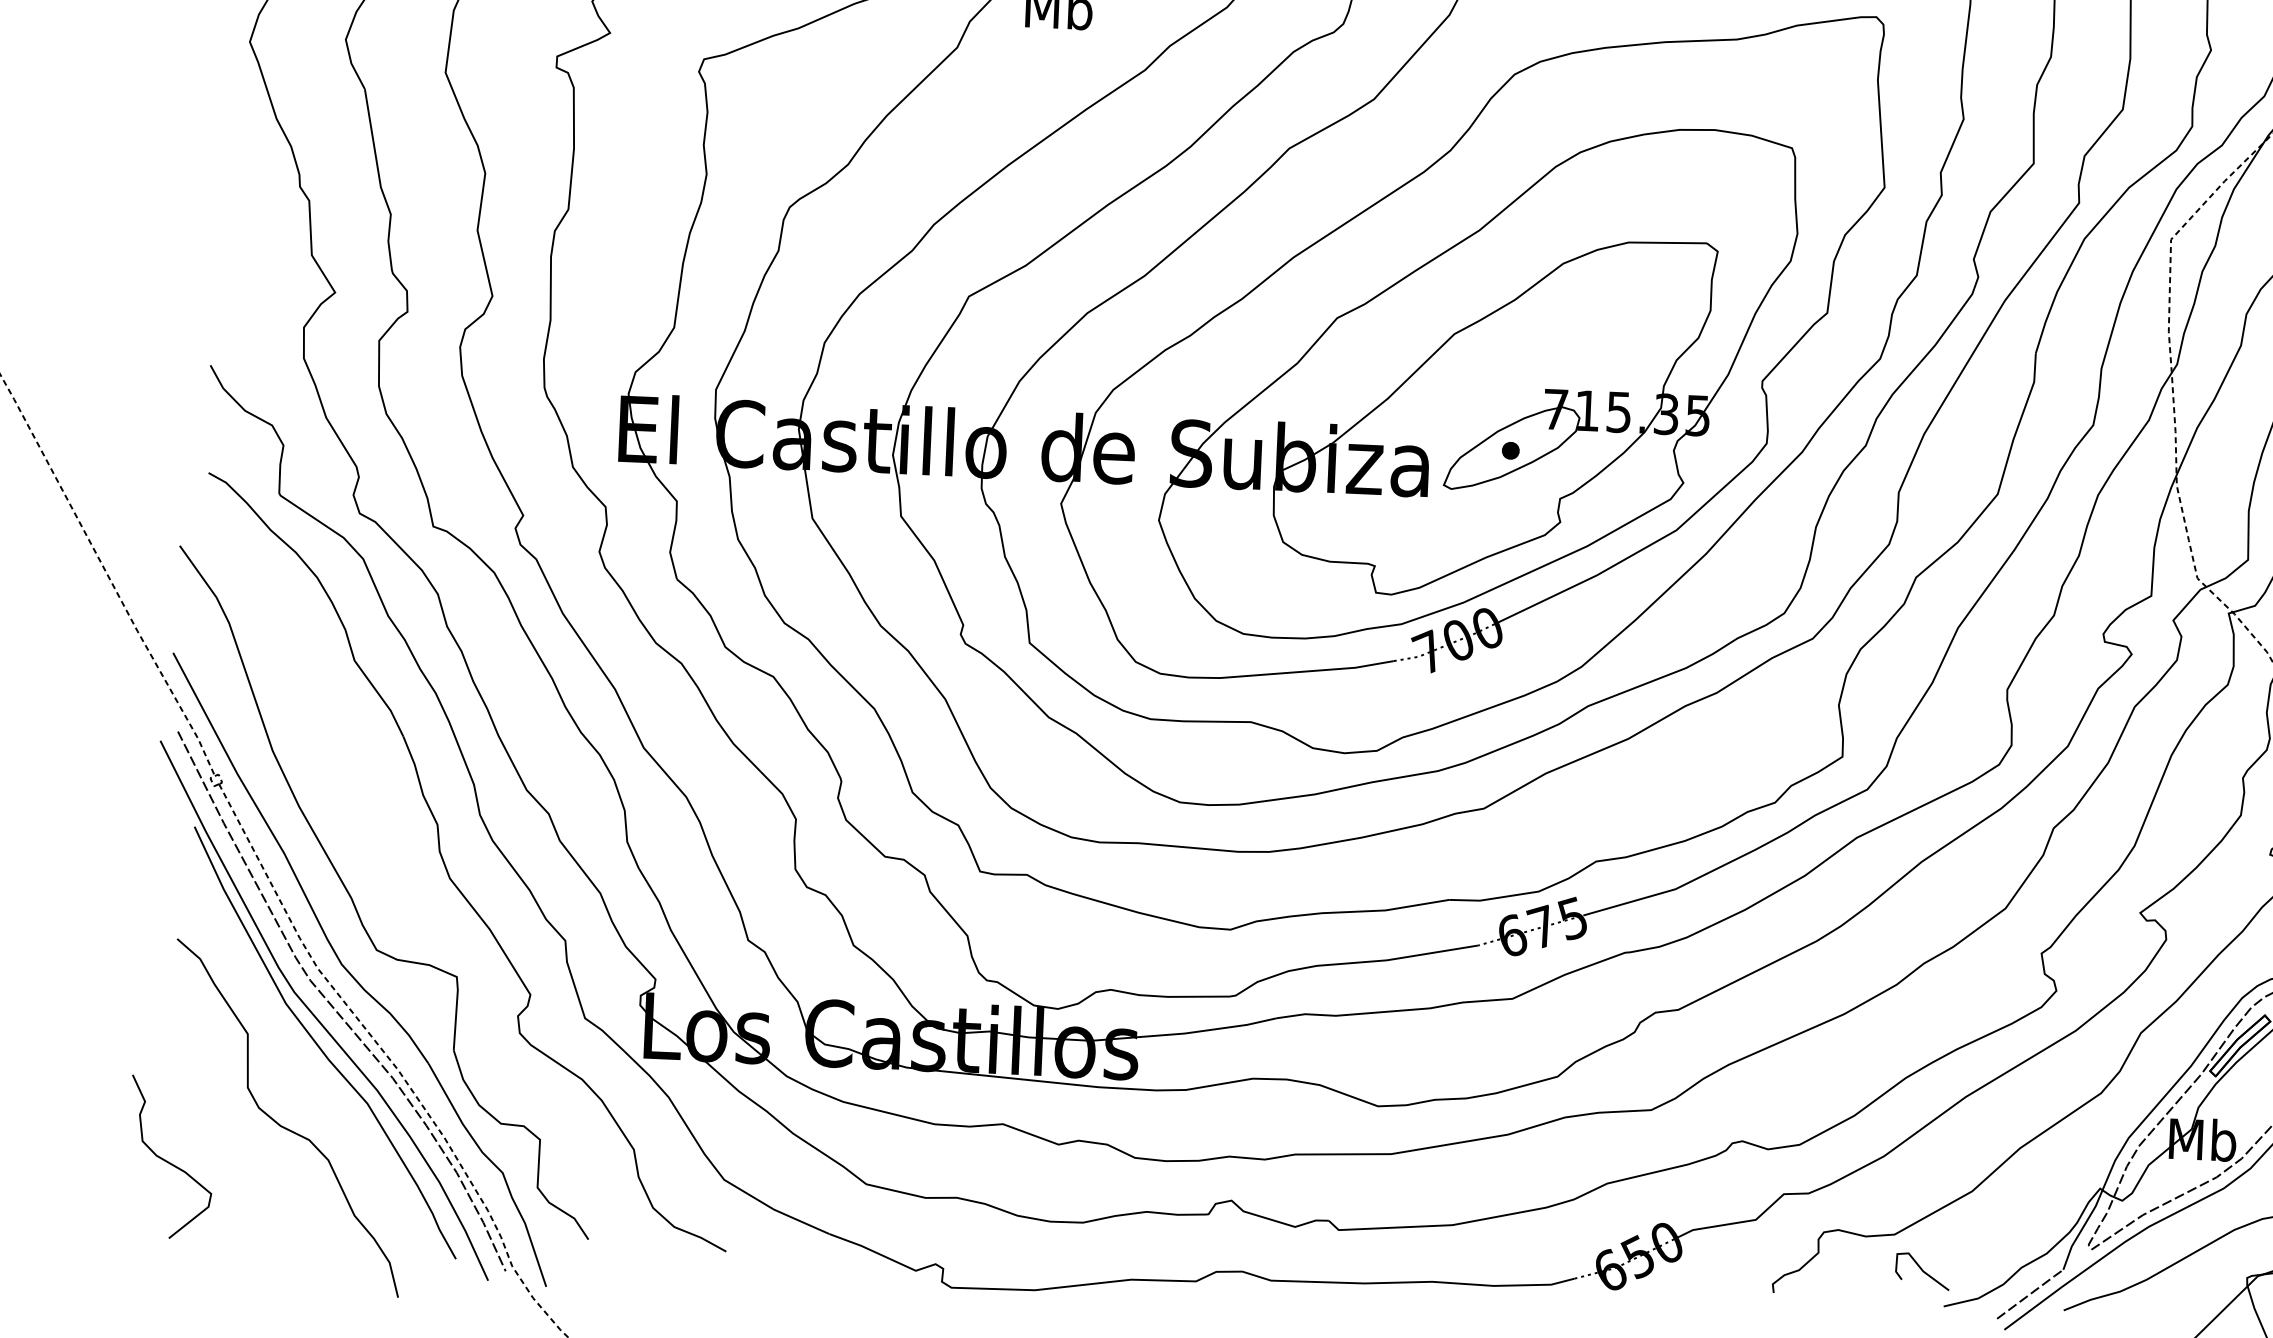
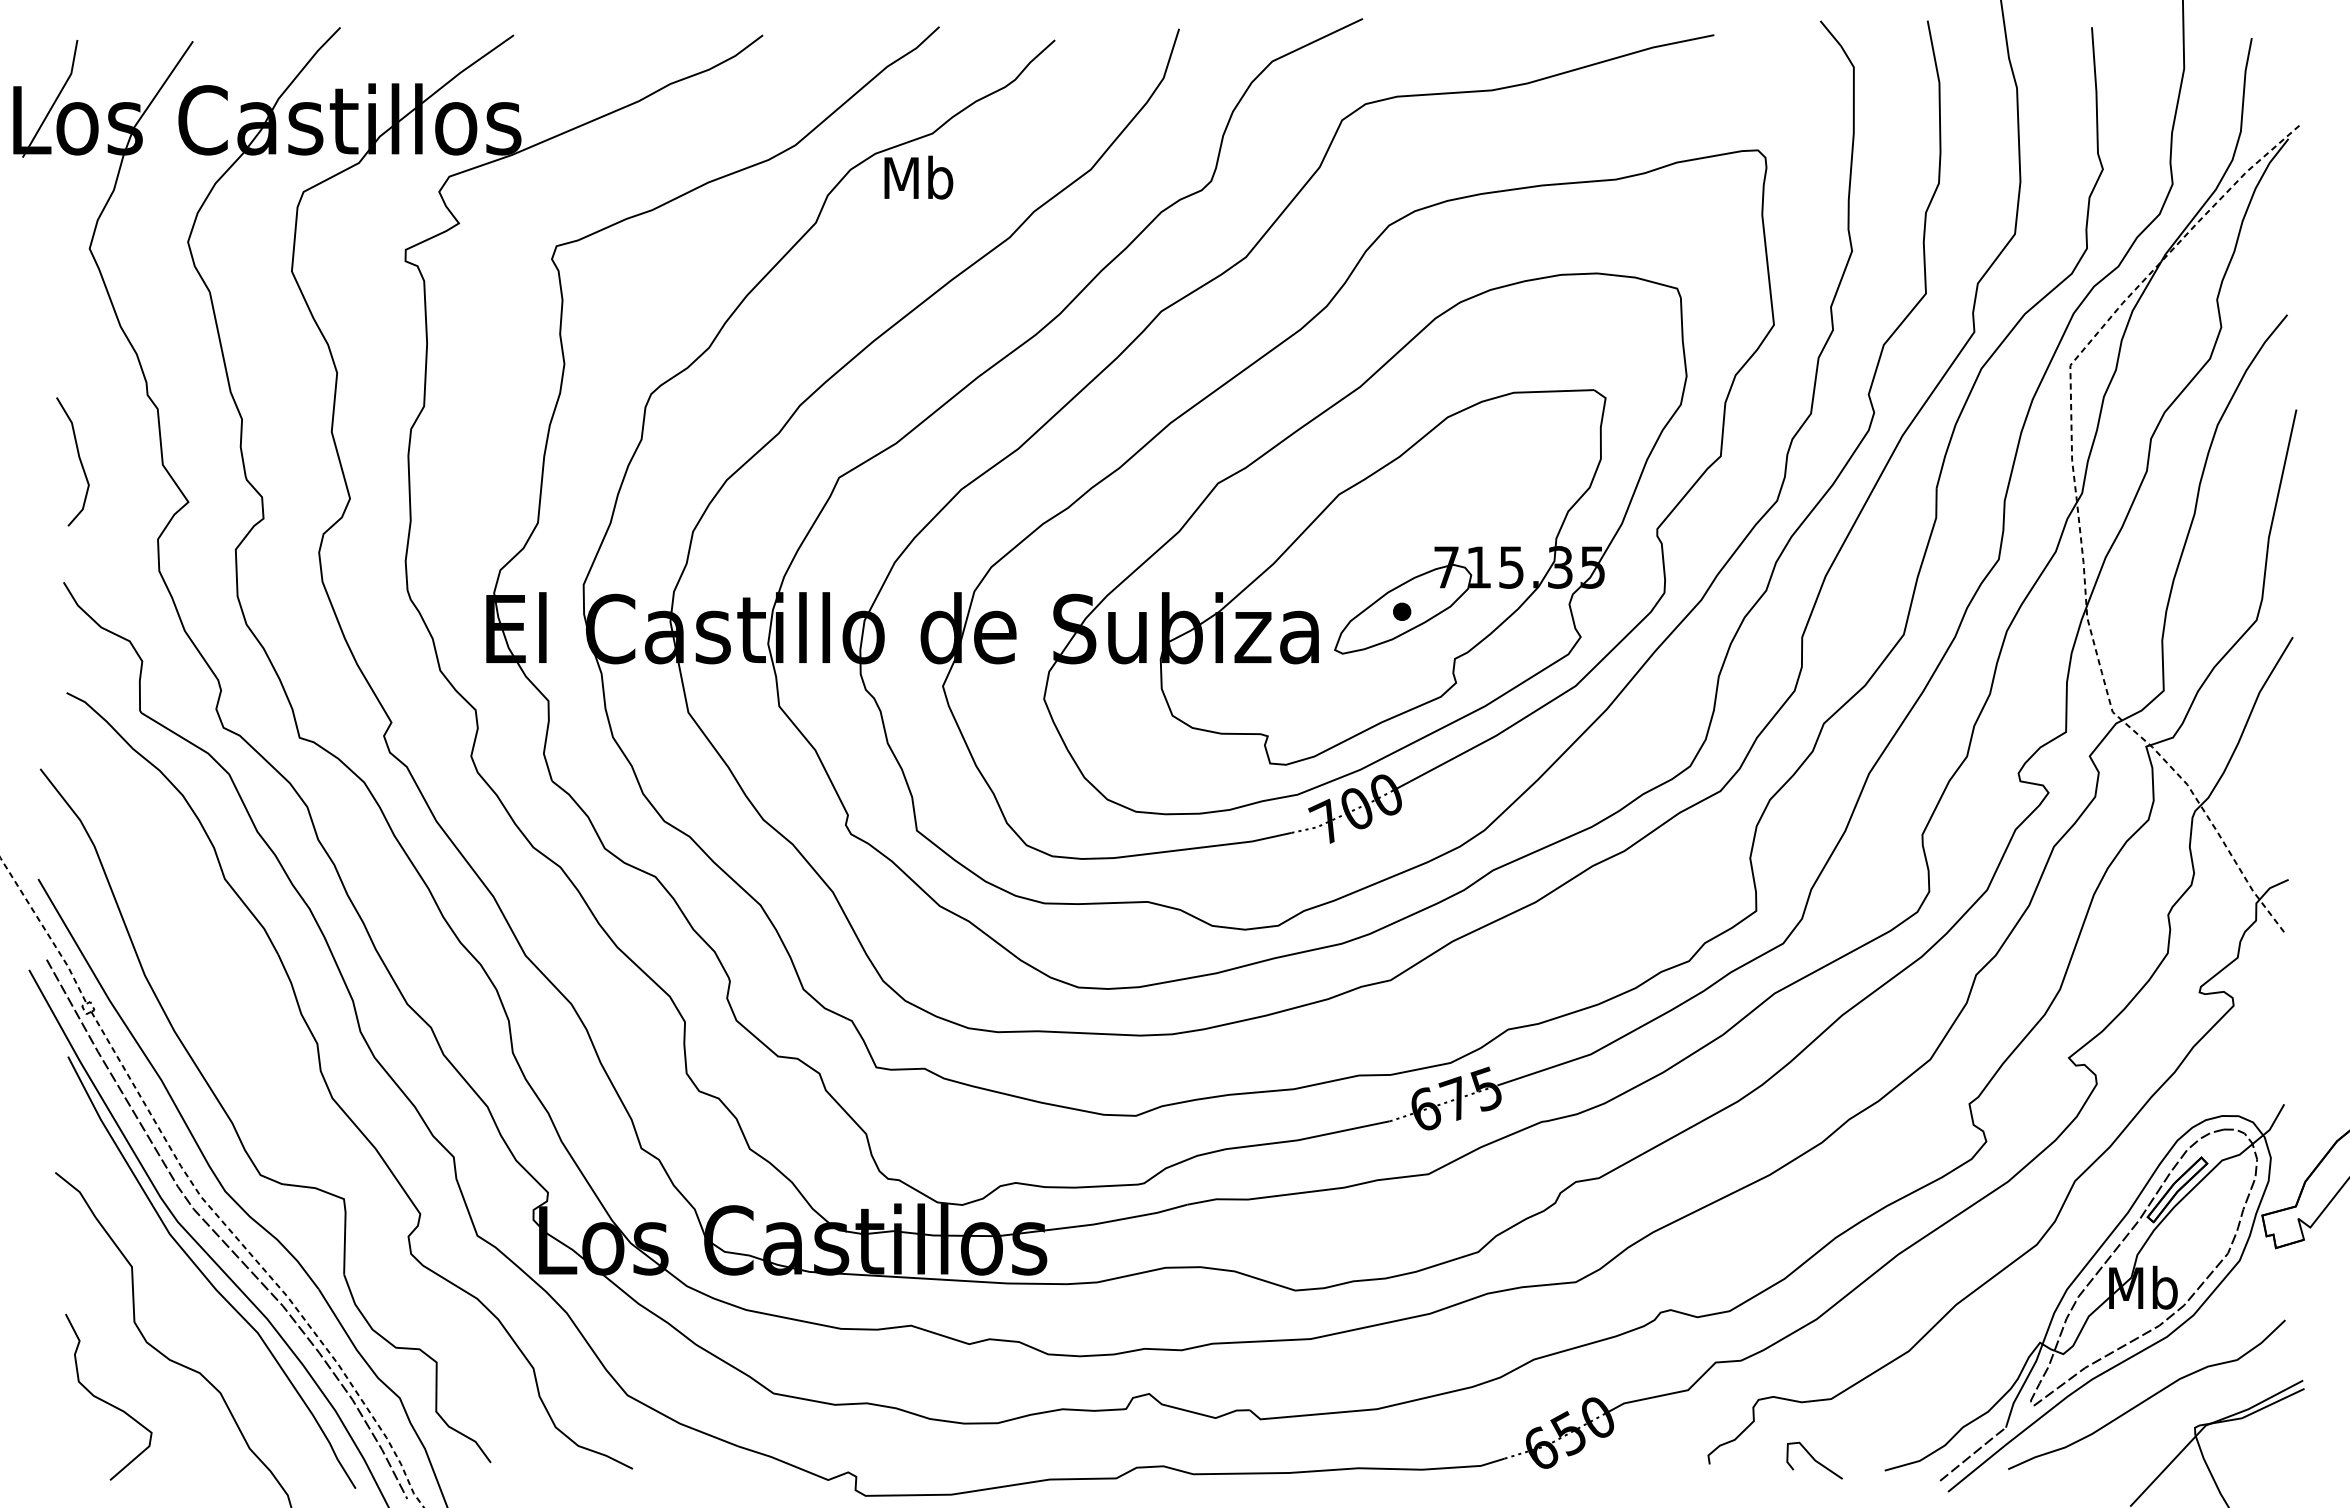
curve: (230, 245) -> (78, 458), added
curve: (168, 1161) -> (106, 1401), moved
curve: (1922, 1271) -> (1814, 1460), moved

